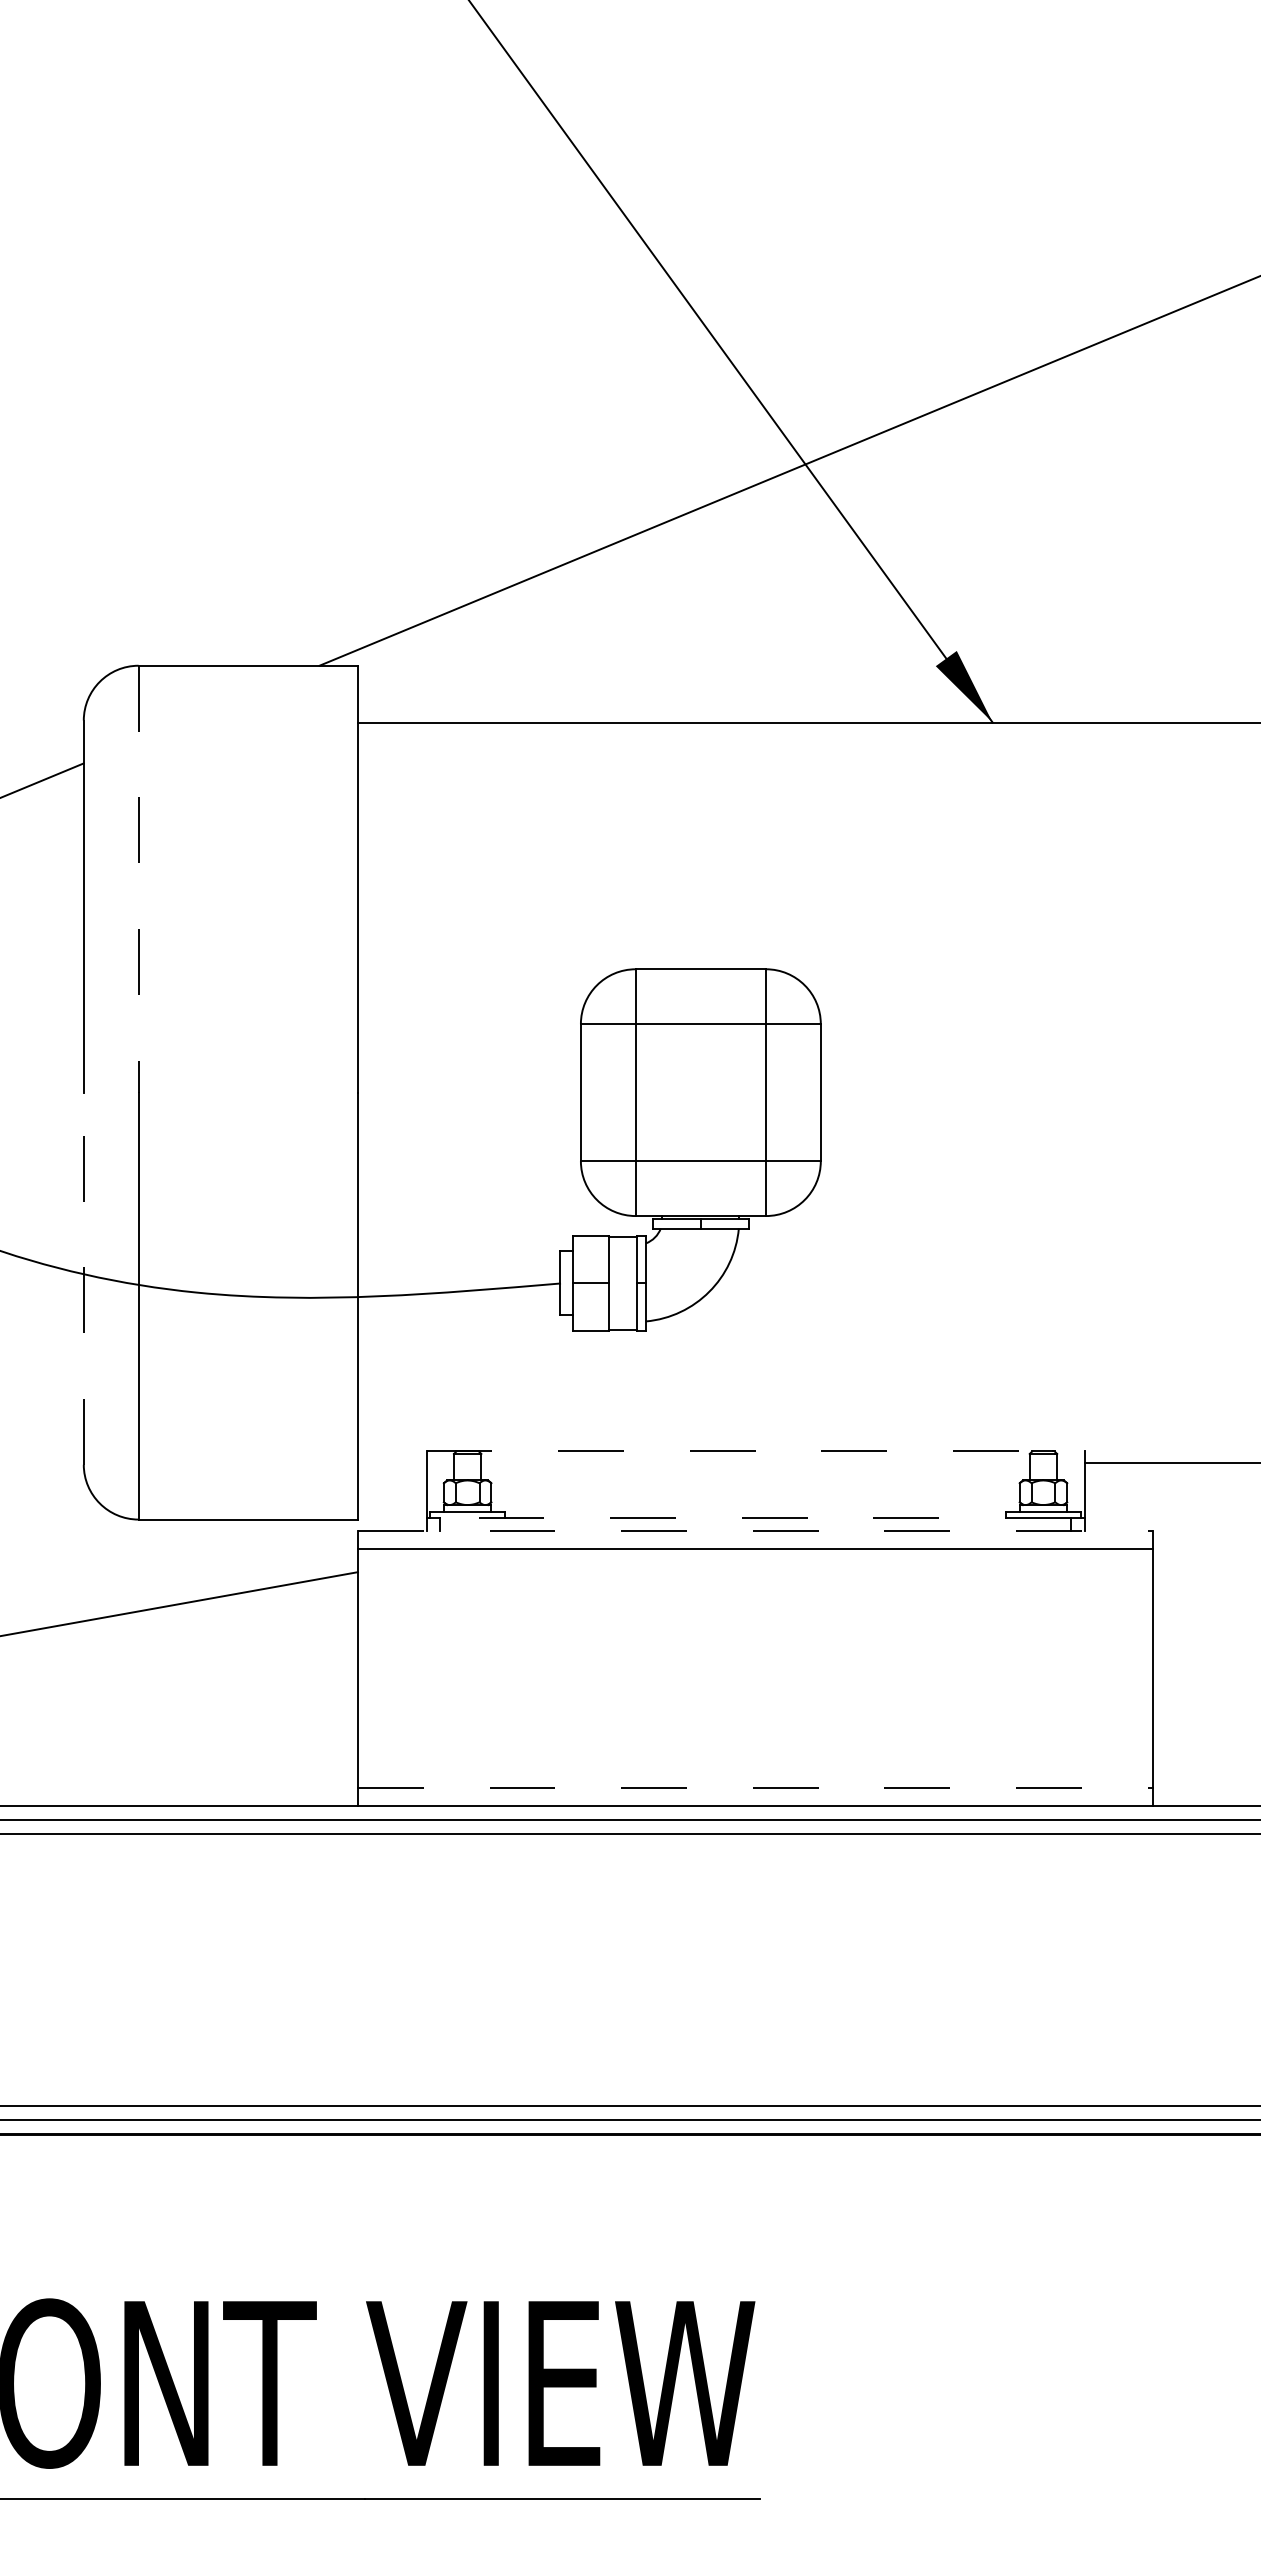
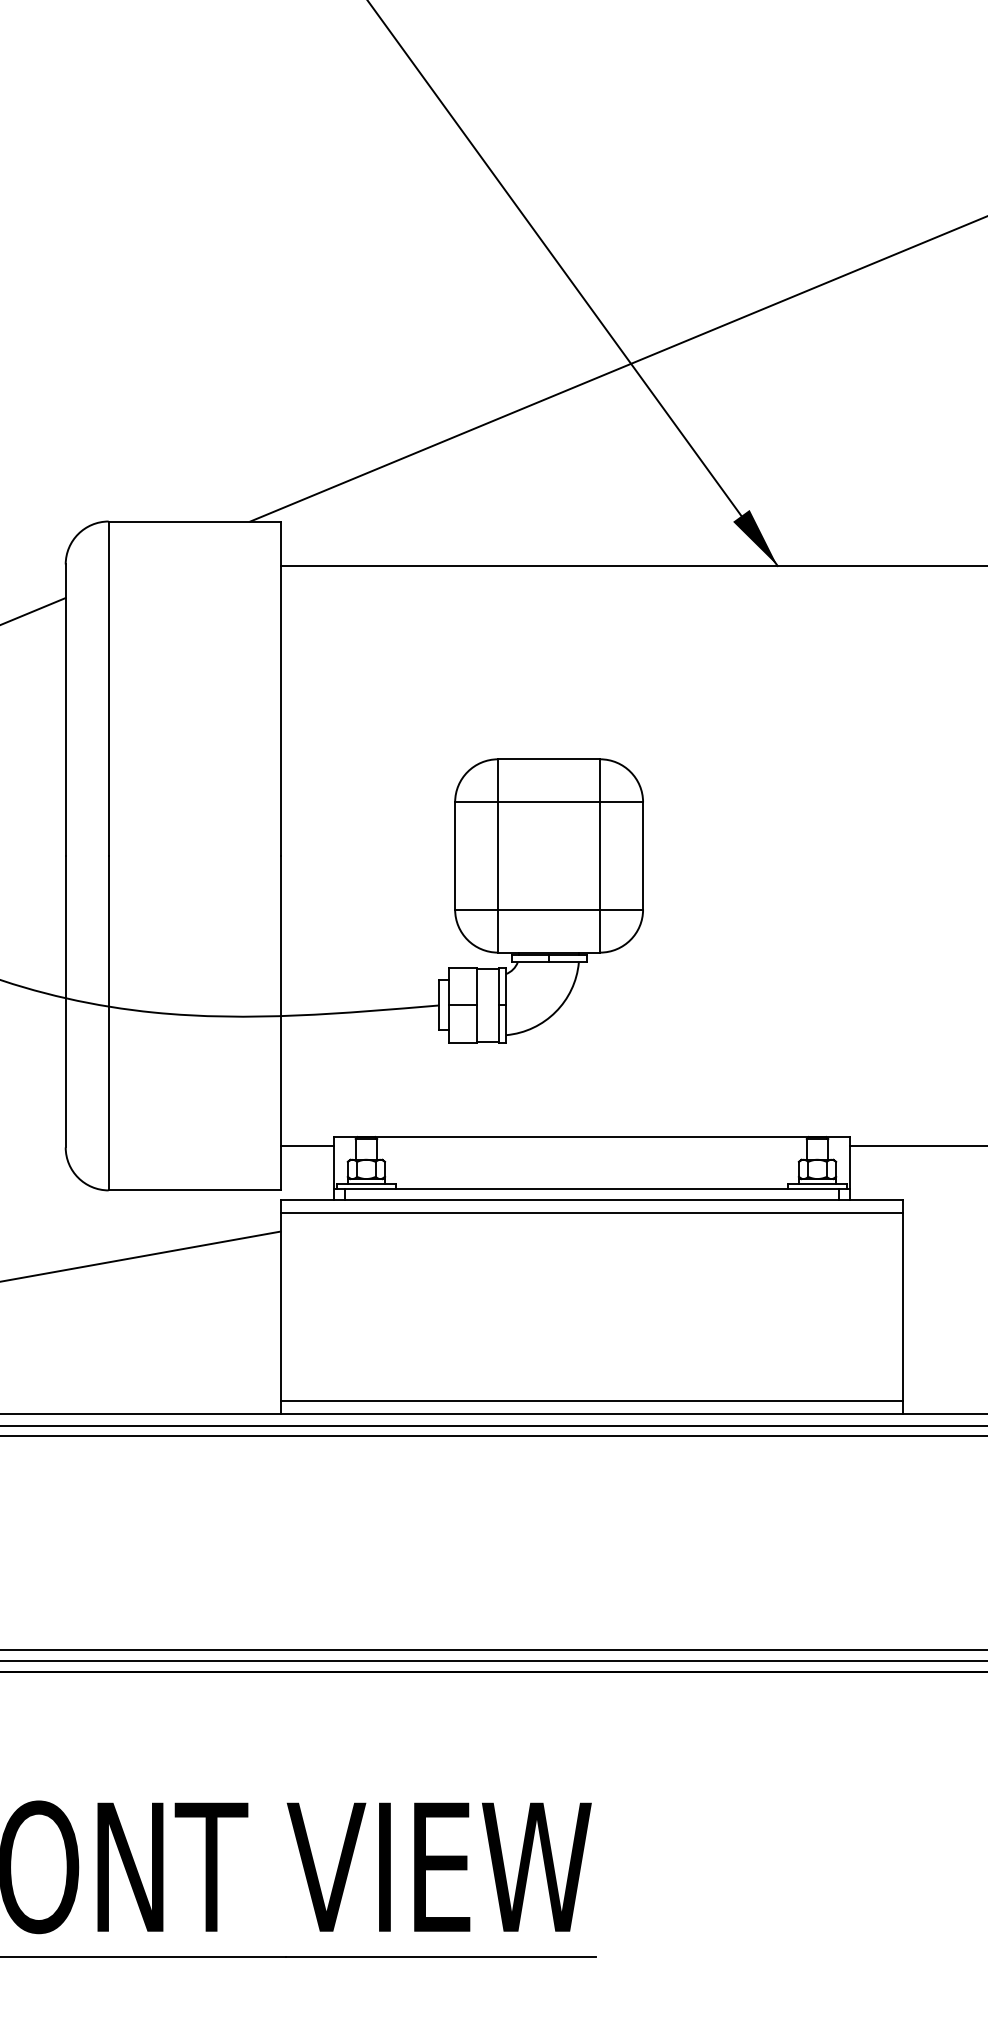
line: (138, 879) -> (108, 688), dashed -> solid
line: (83, 1278) -> (65, 1001), dashed -> solid
line: (756, 1451) -> (592, 1137), dashed -> solid
line: (391, 1462) -> (306, 1145), added
line: (755, 1517) -> (591, 1188), dashed -> solid
line: (755, 1531) -> (591, 1199), dashed -> solid
line: (755, 1788) -> (591, 1401), dashed -> solid

